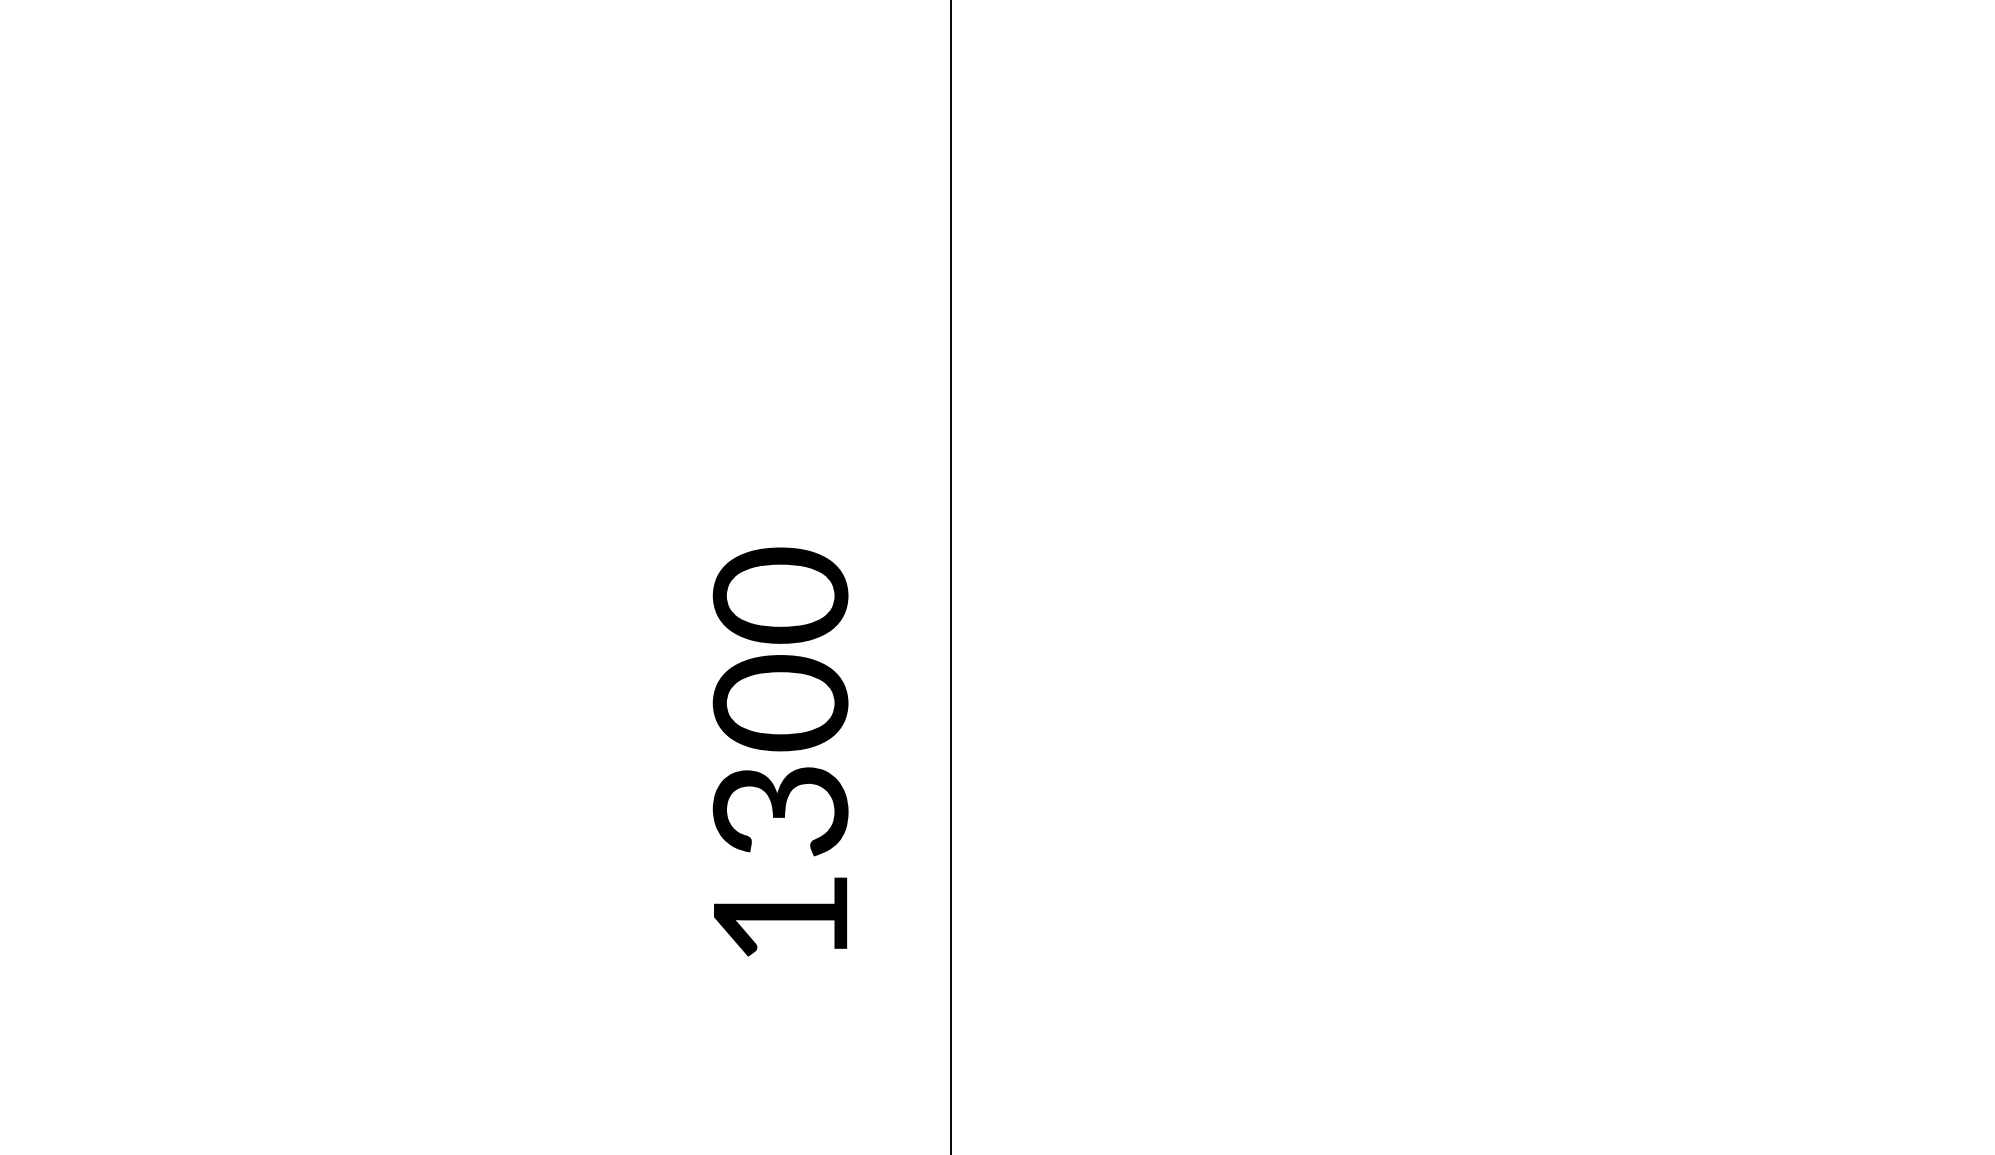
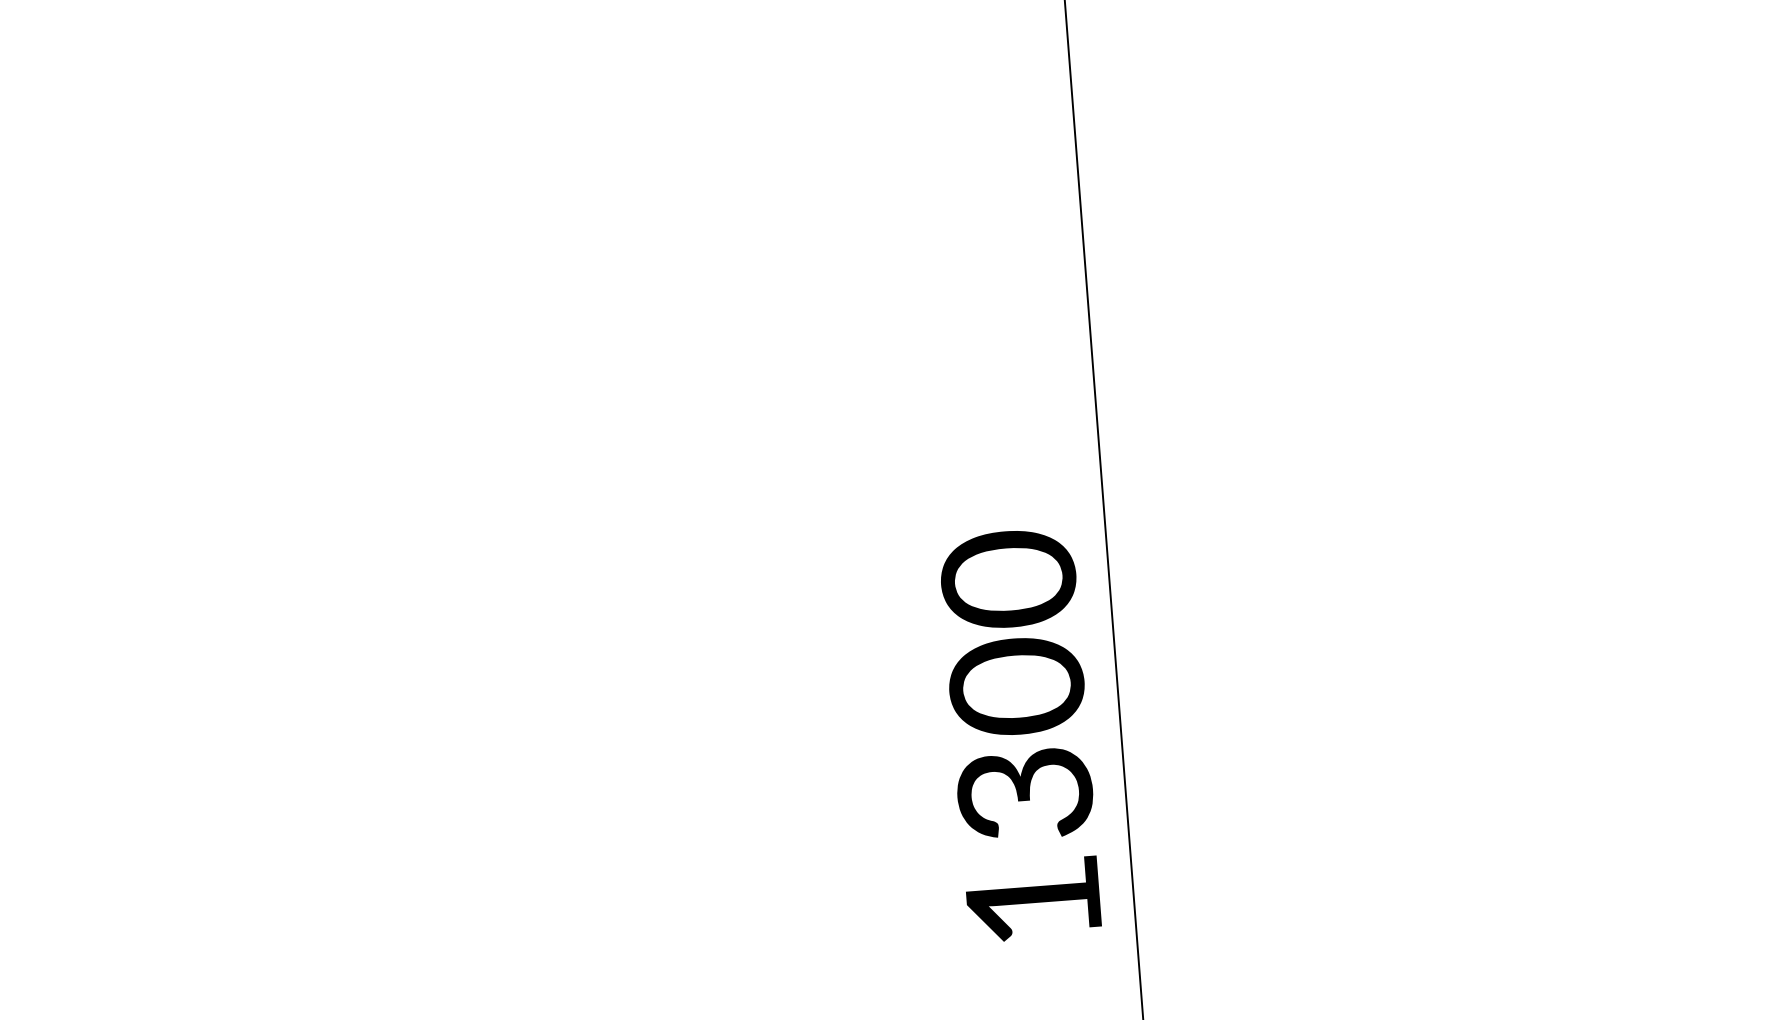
text: (780, 751) -> (1020, 734), moved

